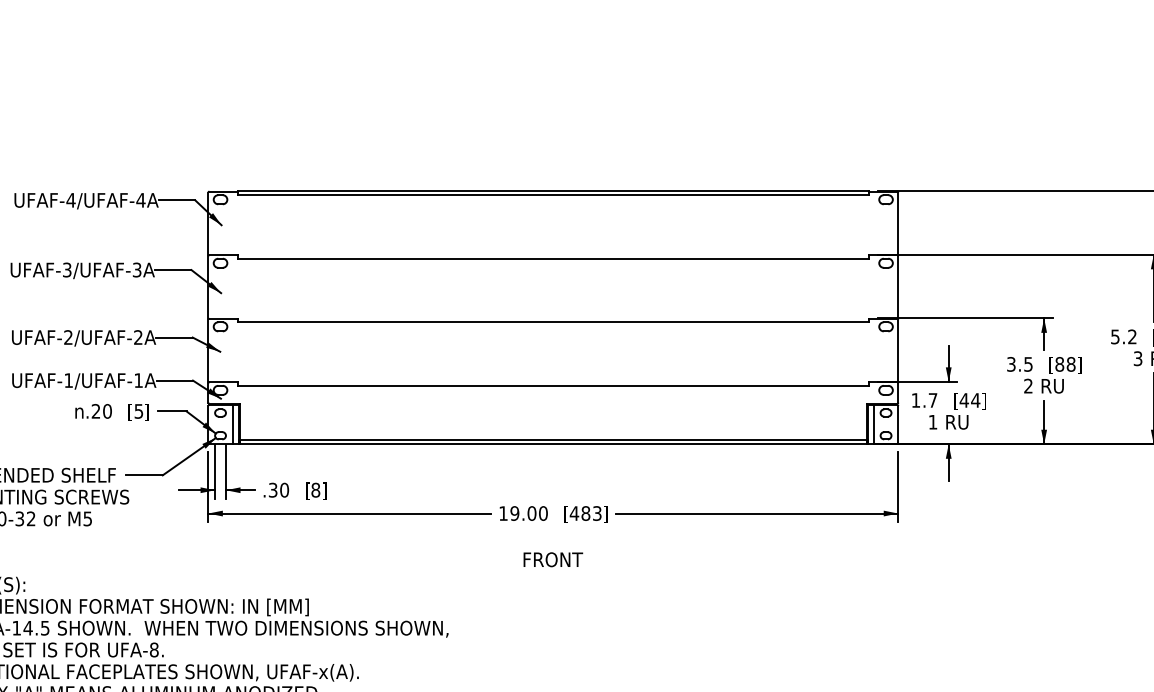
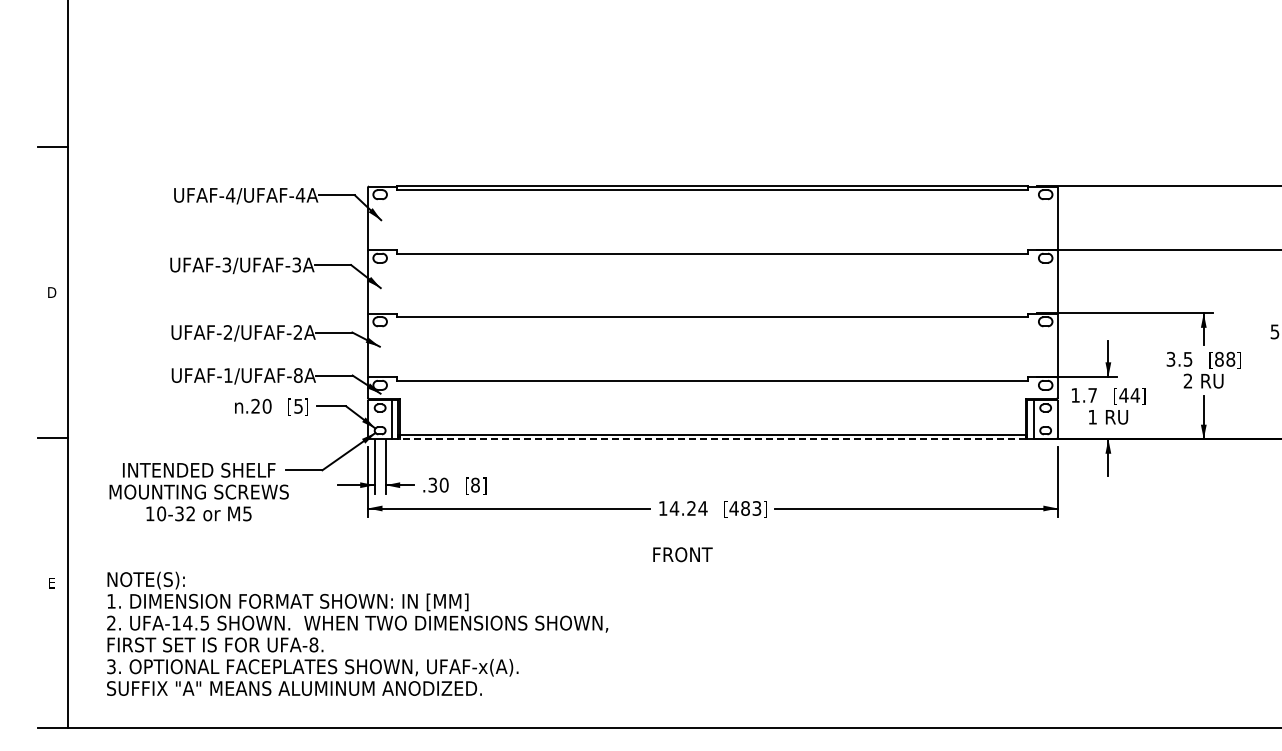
text: (137, 380) -> (297, 375), UFAF-1/UFAF-1A -> UFAF-1/UFAF-8A
line: (552, 444) -> (712, 439), solid -> dashed
text: (528, 513) -> (688, 508), 19.00 -> 14.24
text: (552, 559) -> (682, 554), moved

